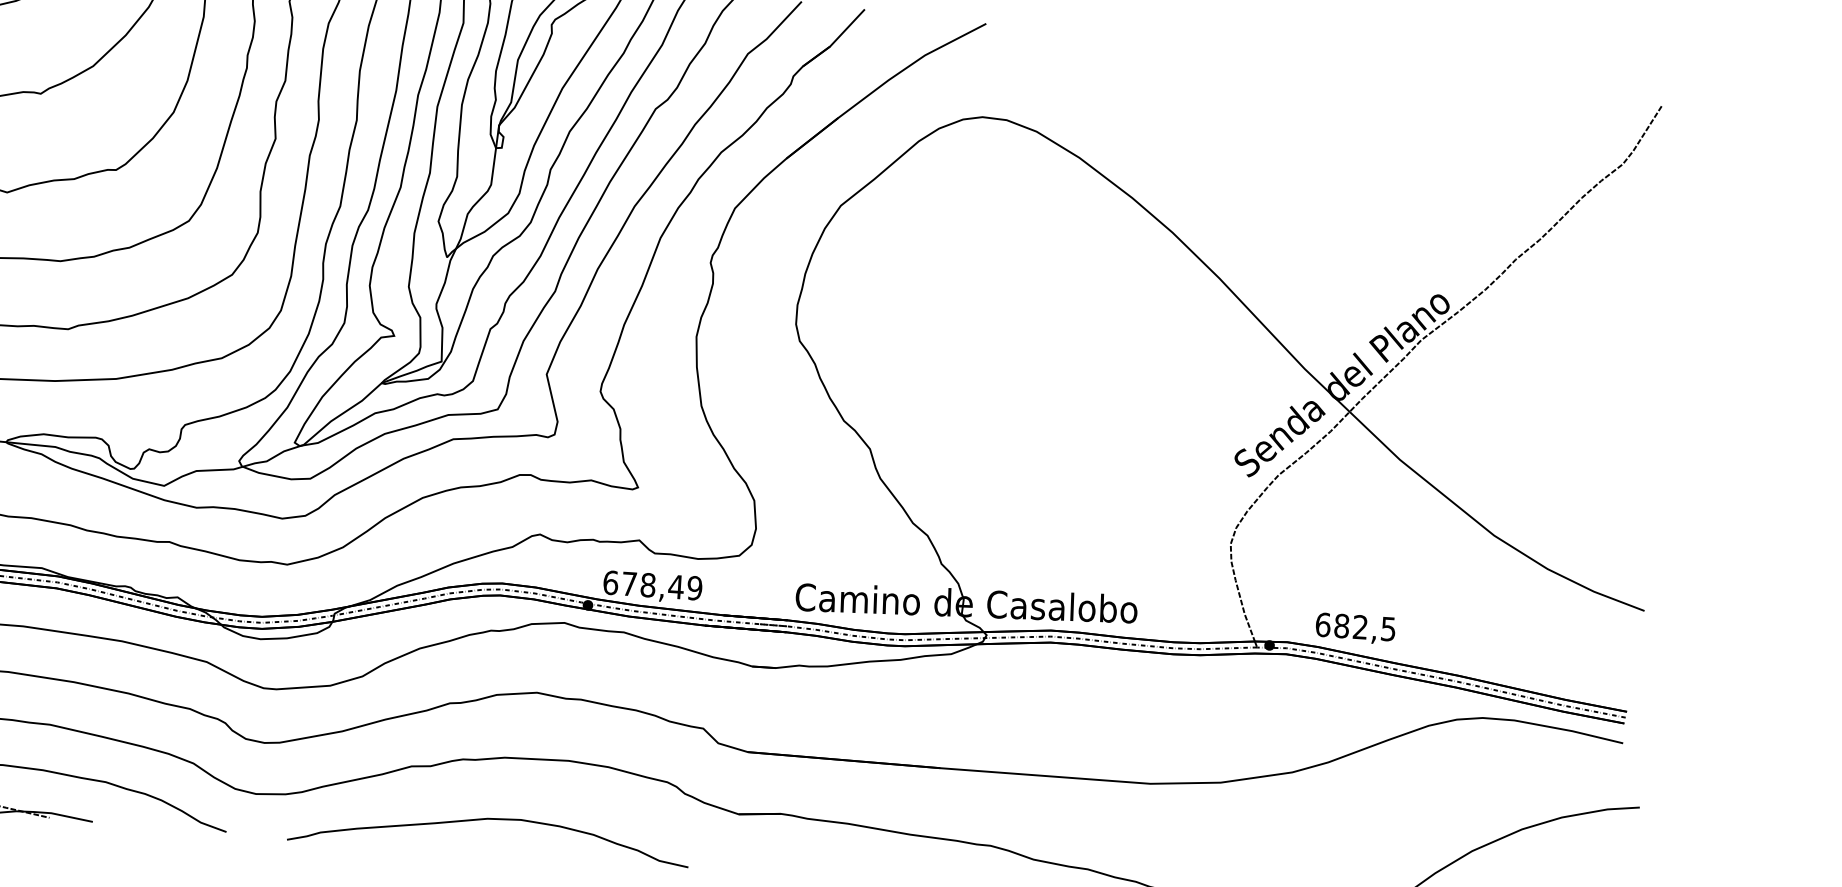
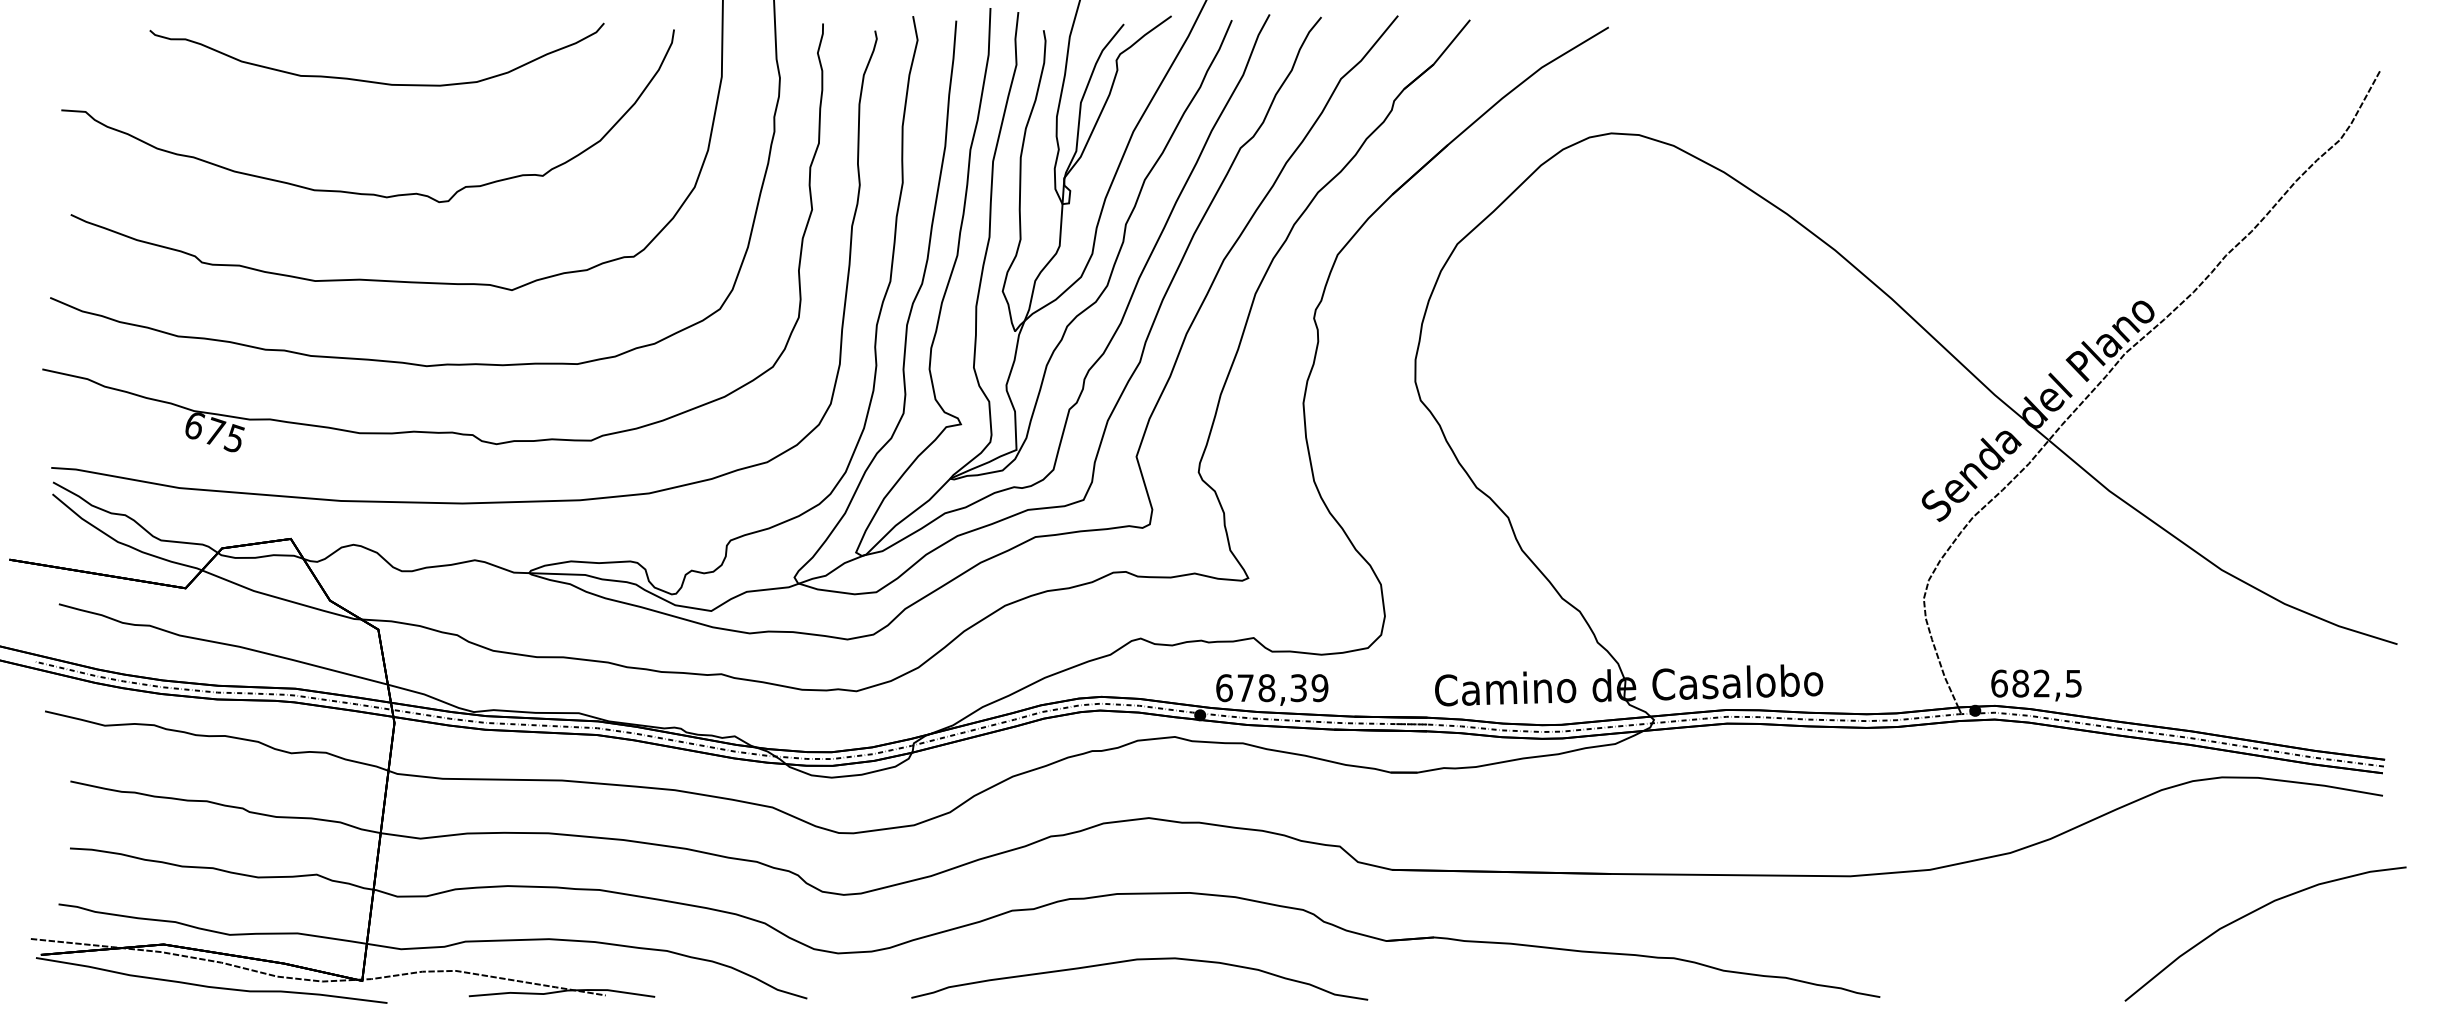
text: (675, 587) -> (1298, 688), 678,49 -> 678,39
text: (1355, 628) -> (2036, 685), moved
curve: (489, 819) -> (1139, 960), moved

